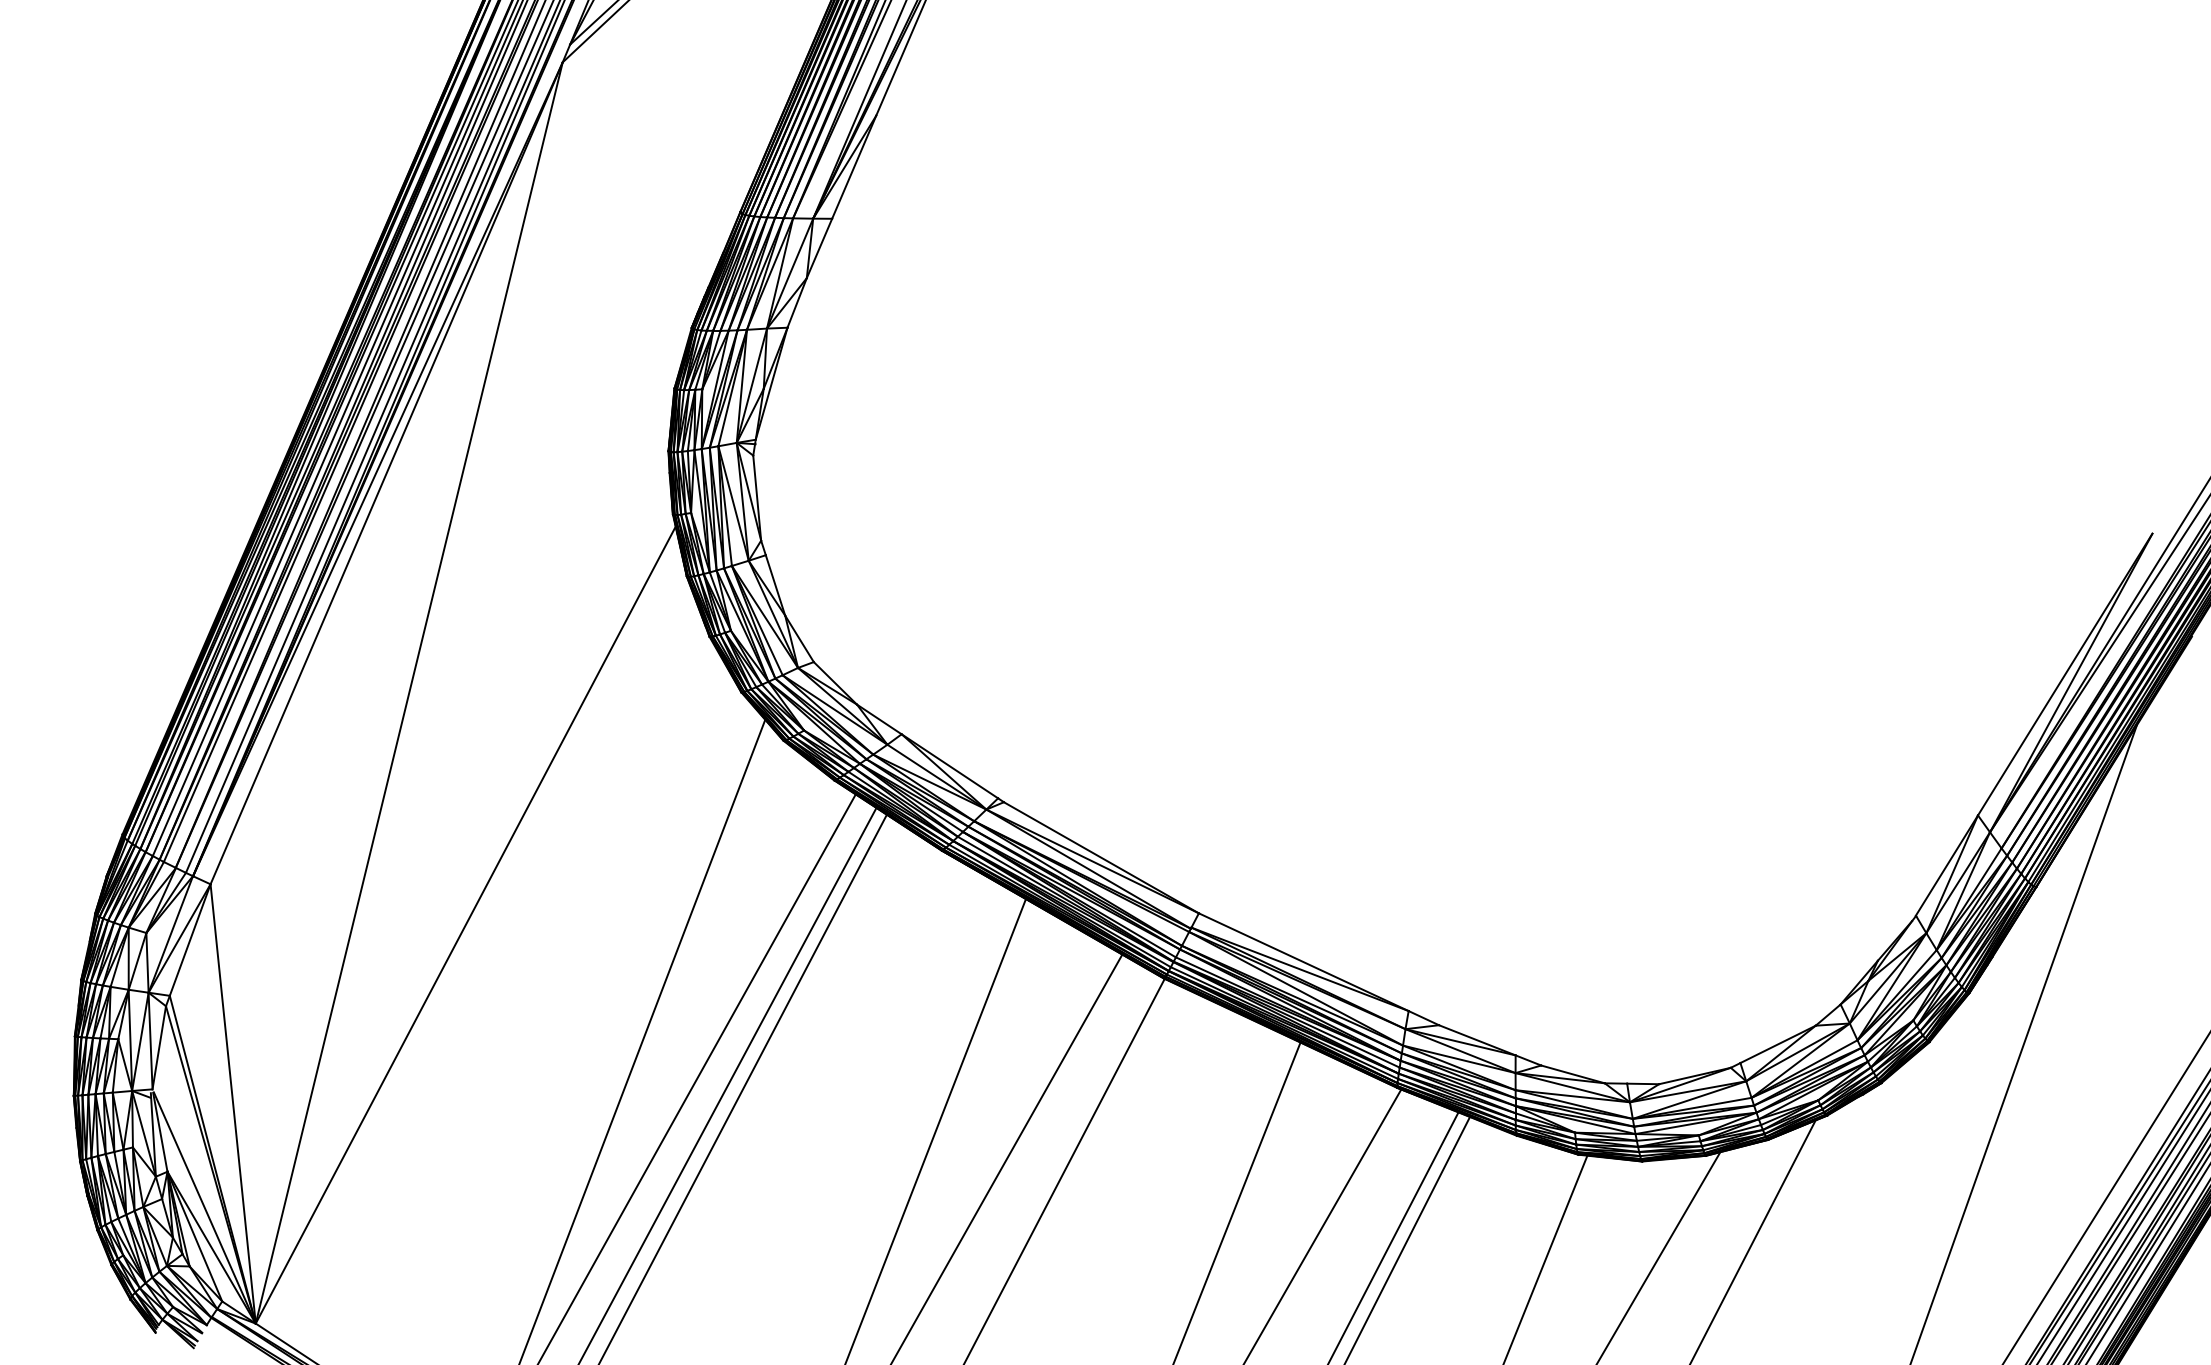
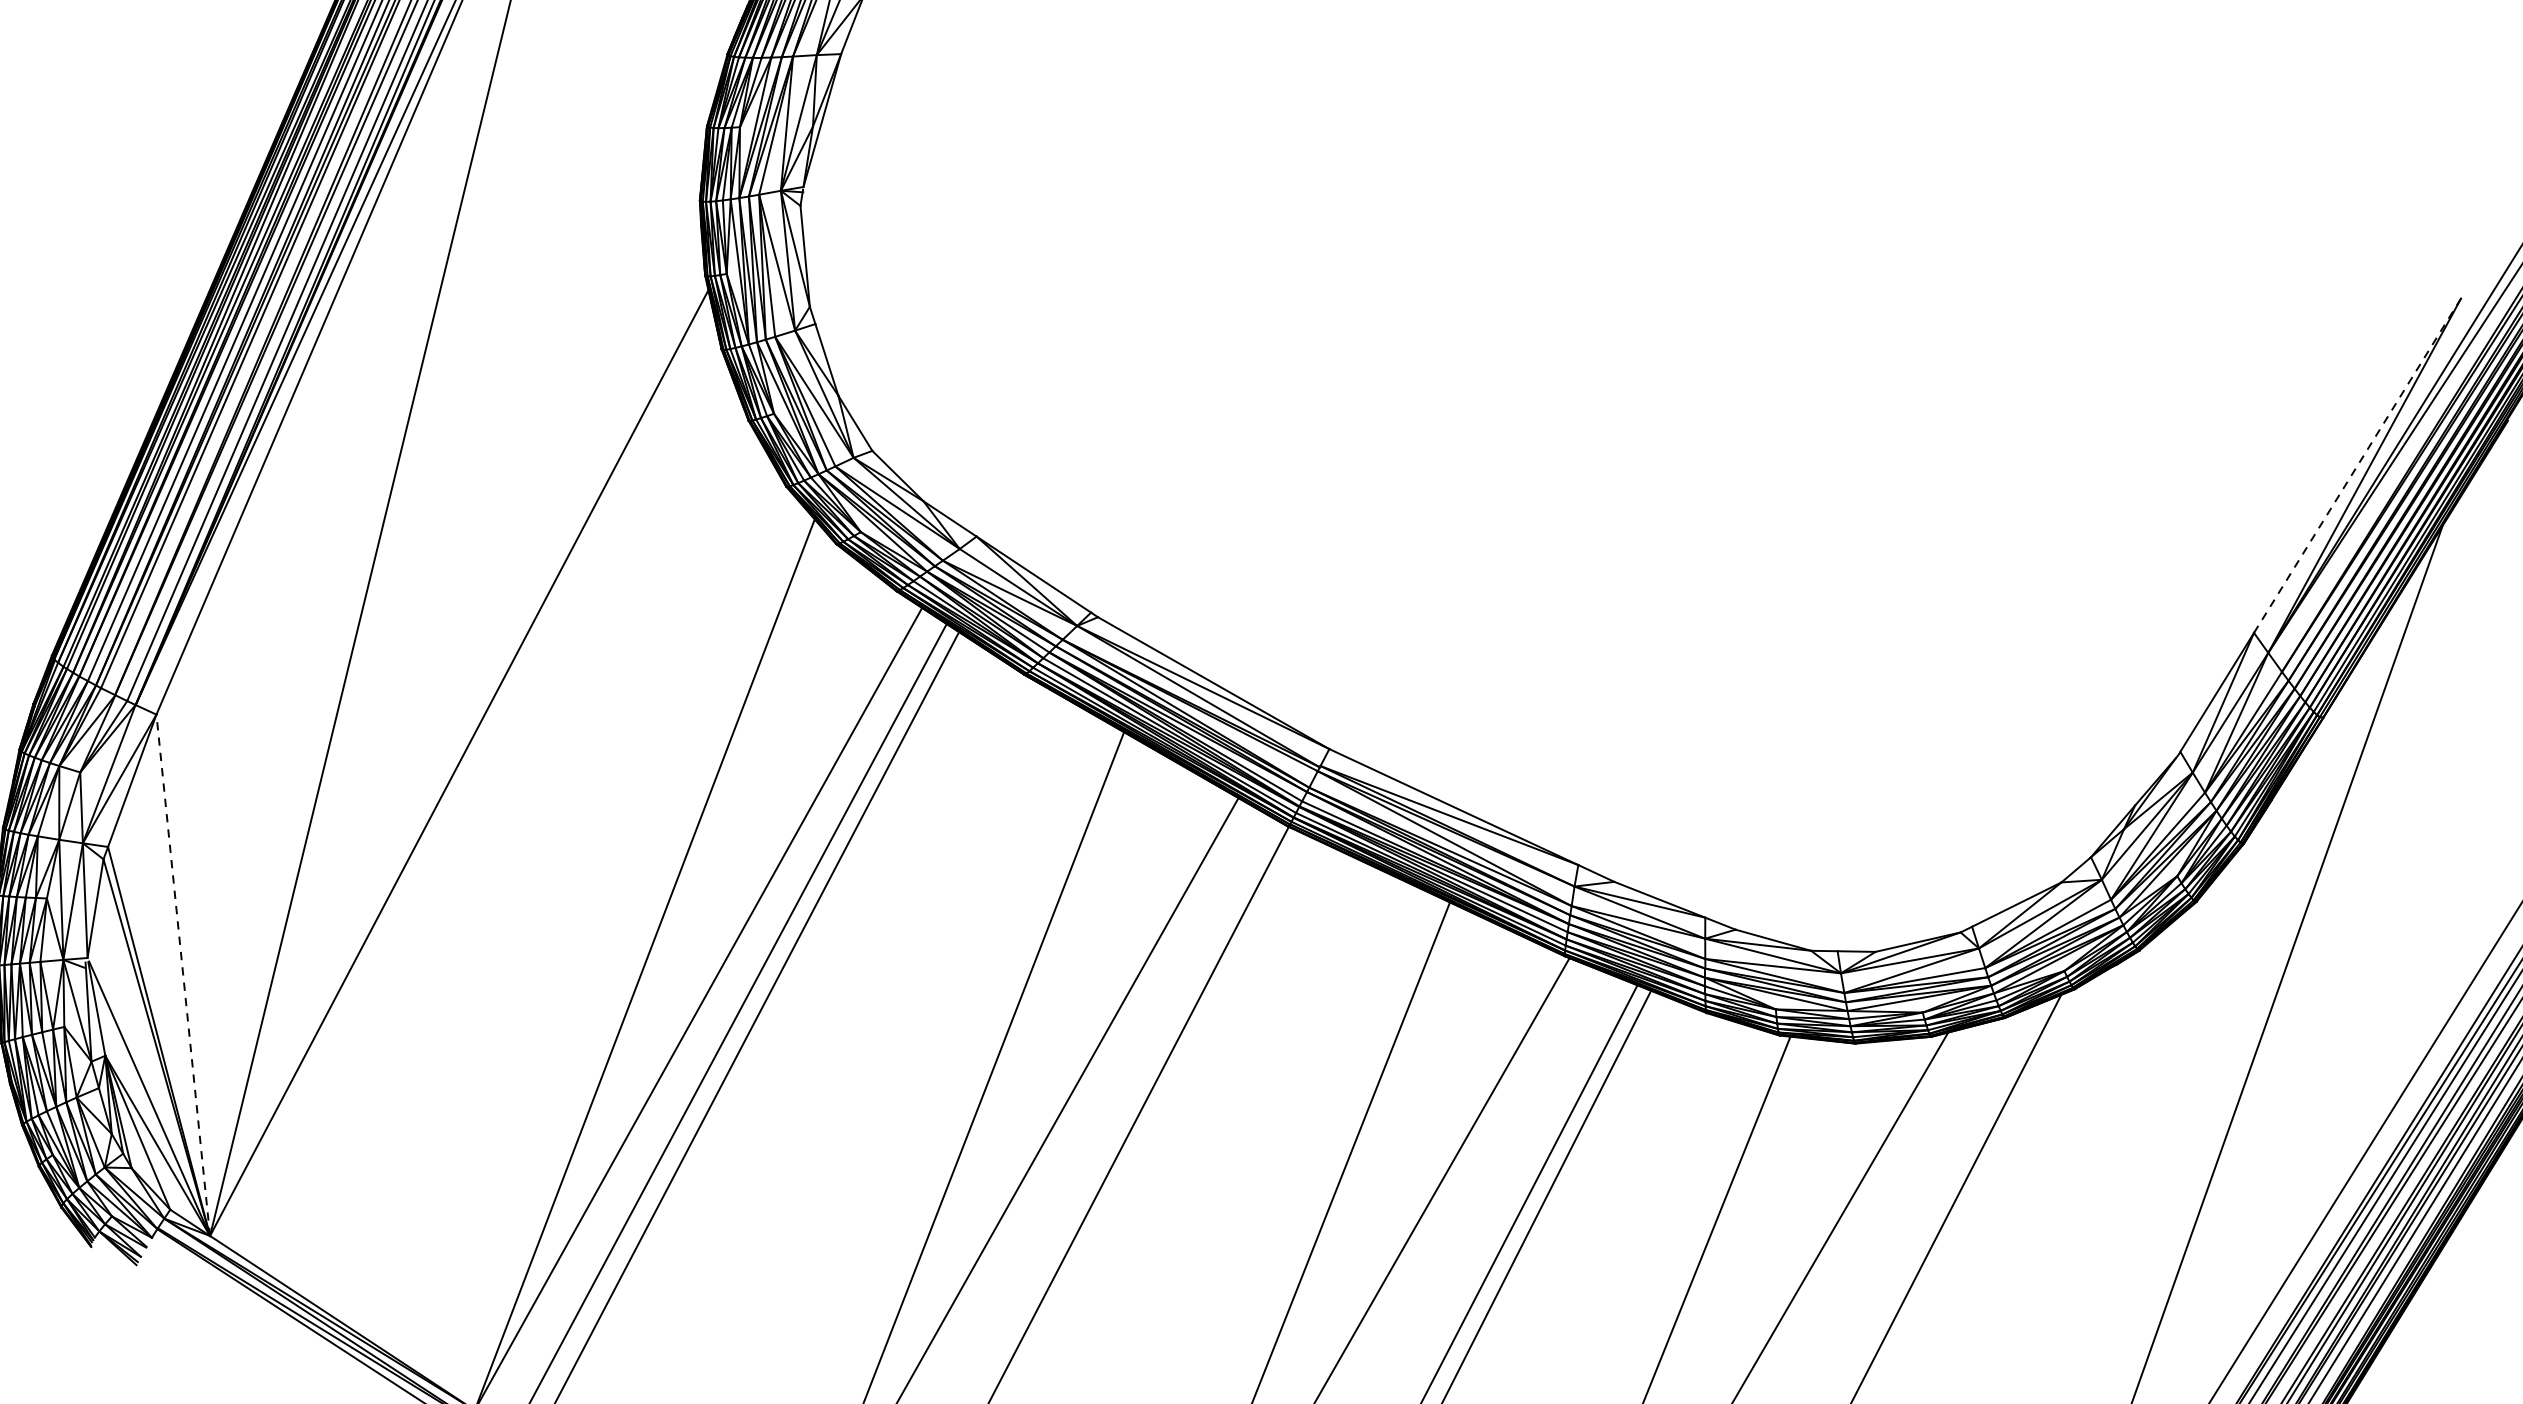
line: (2065, 674) -> (2357, 465), solid -> dashed
line: (233, 1103) -> (183, 974), solid -> dashed

